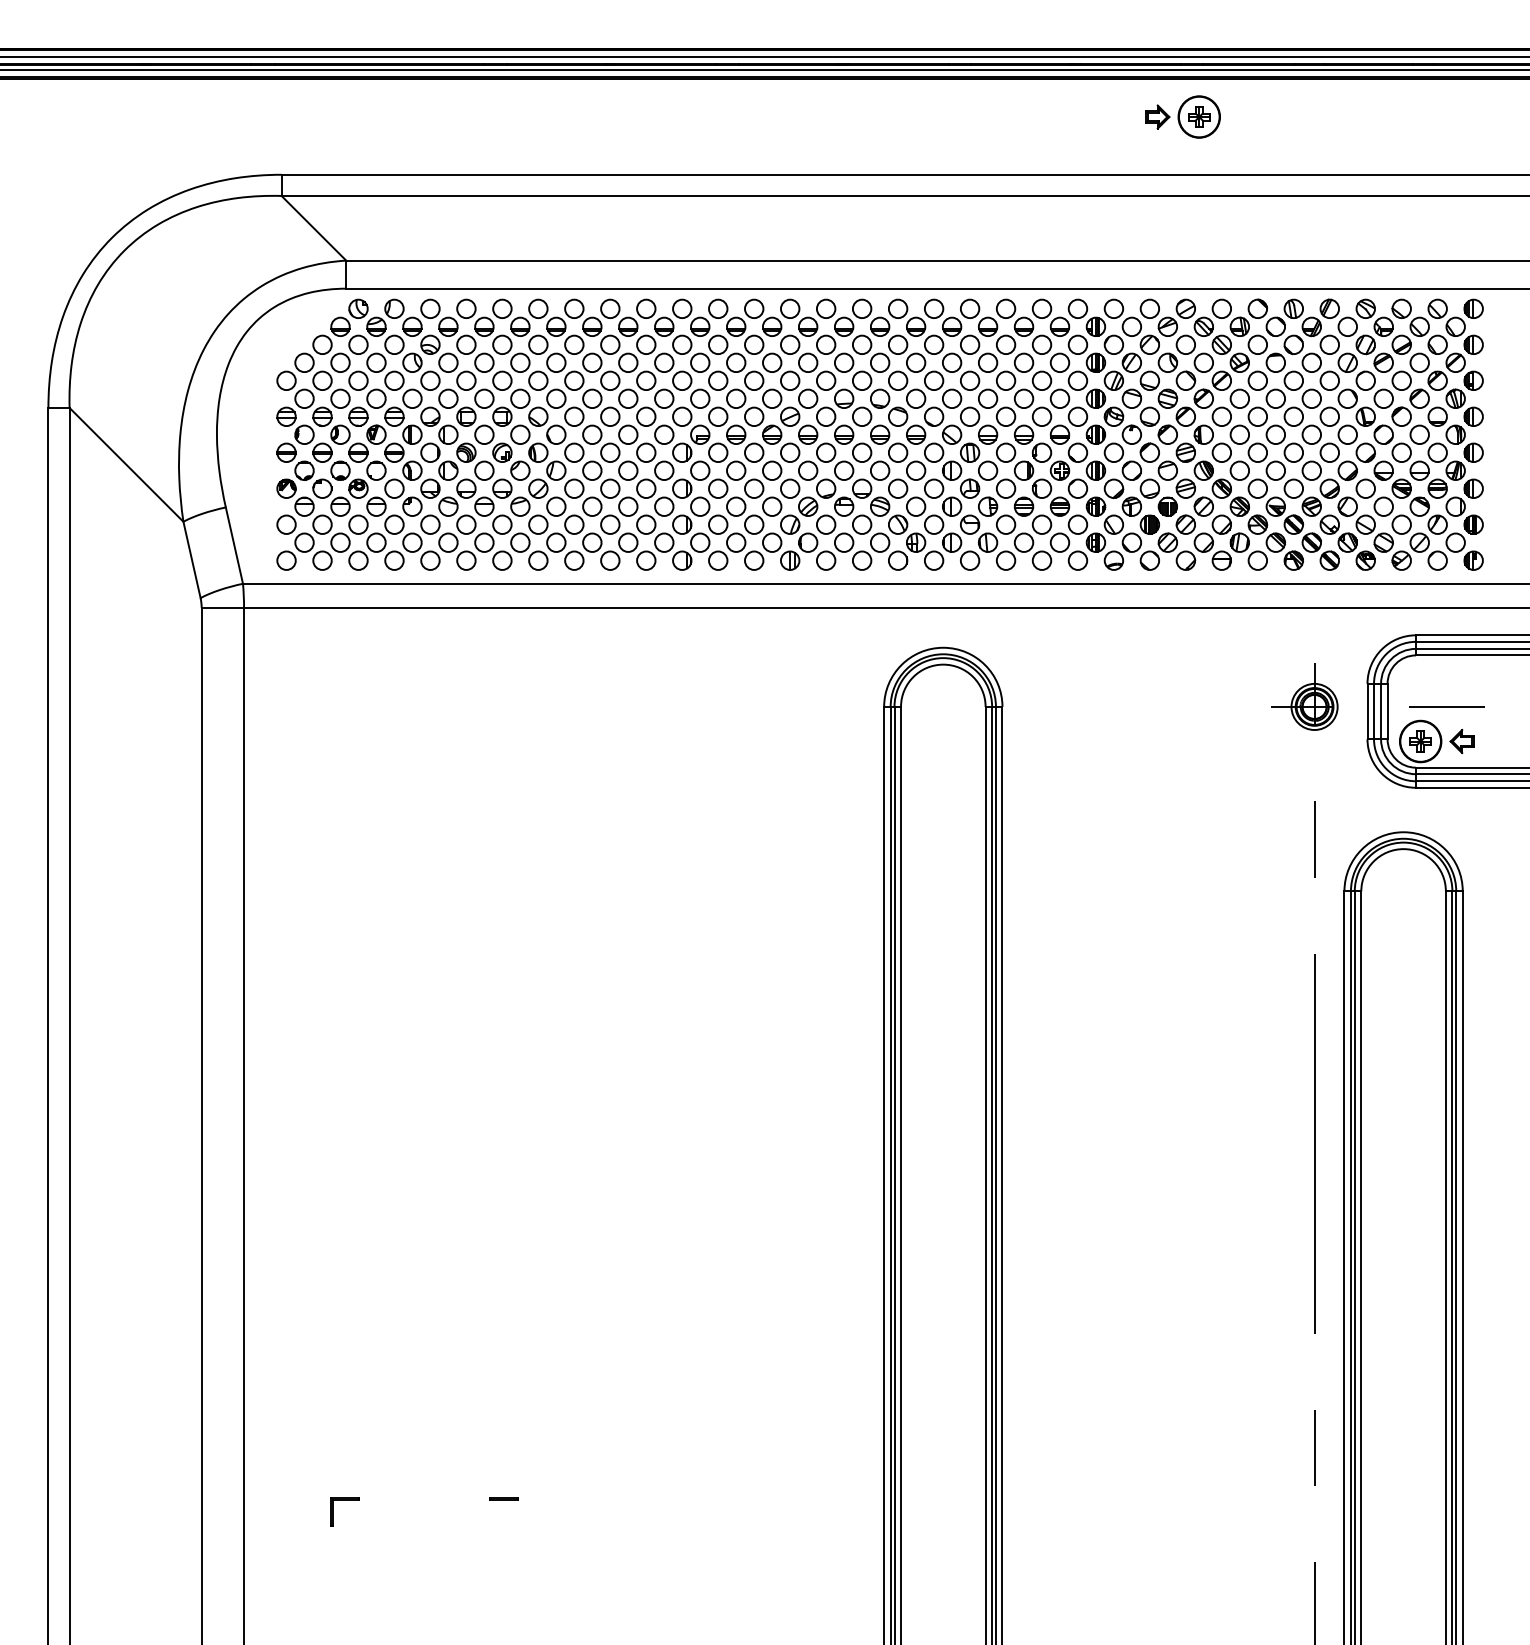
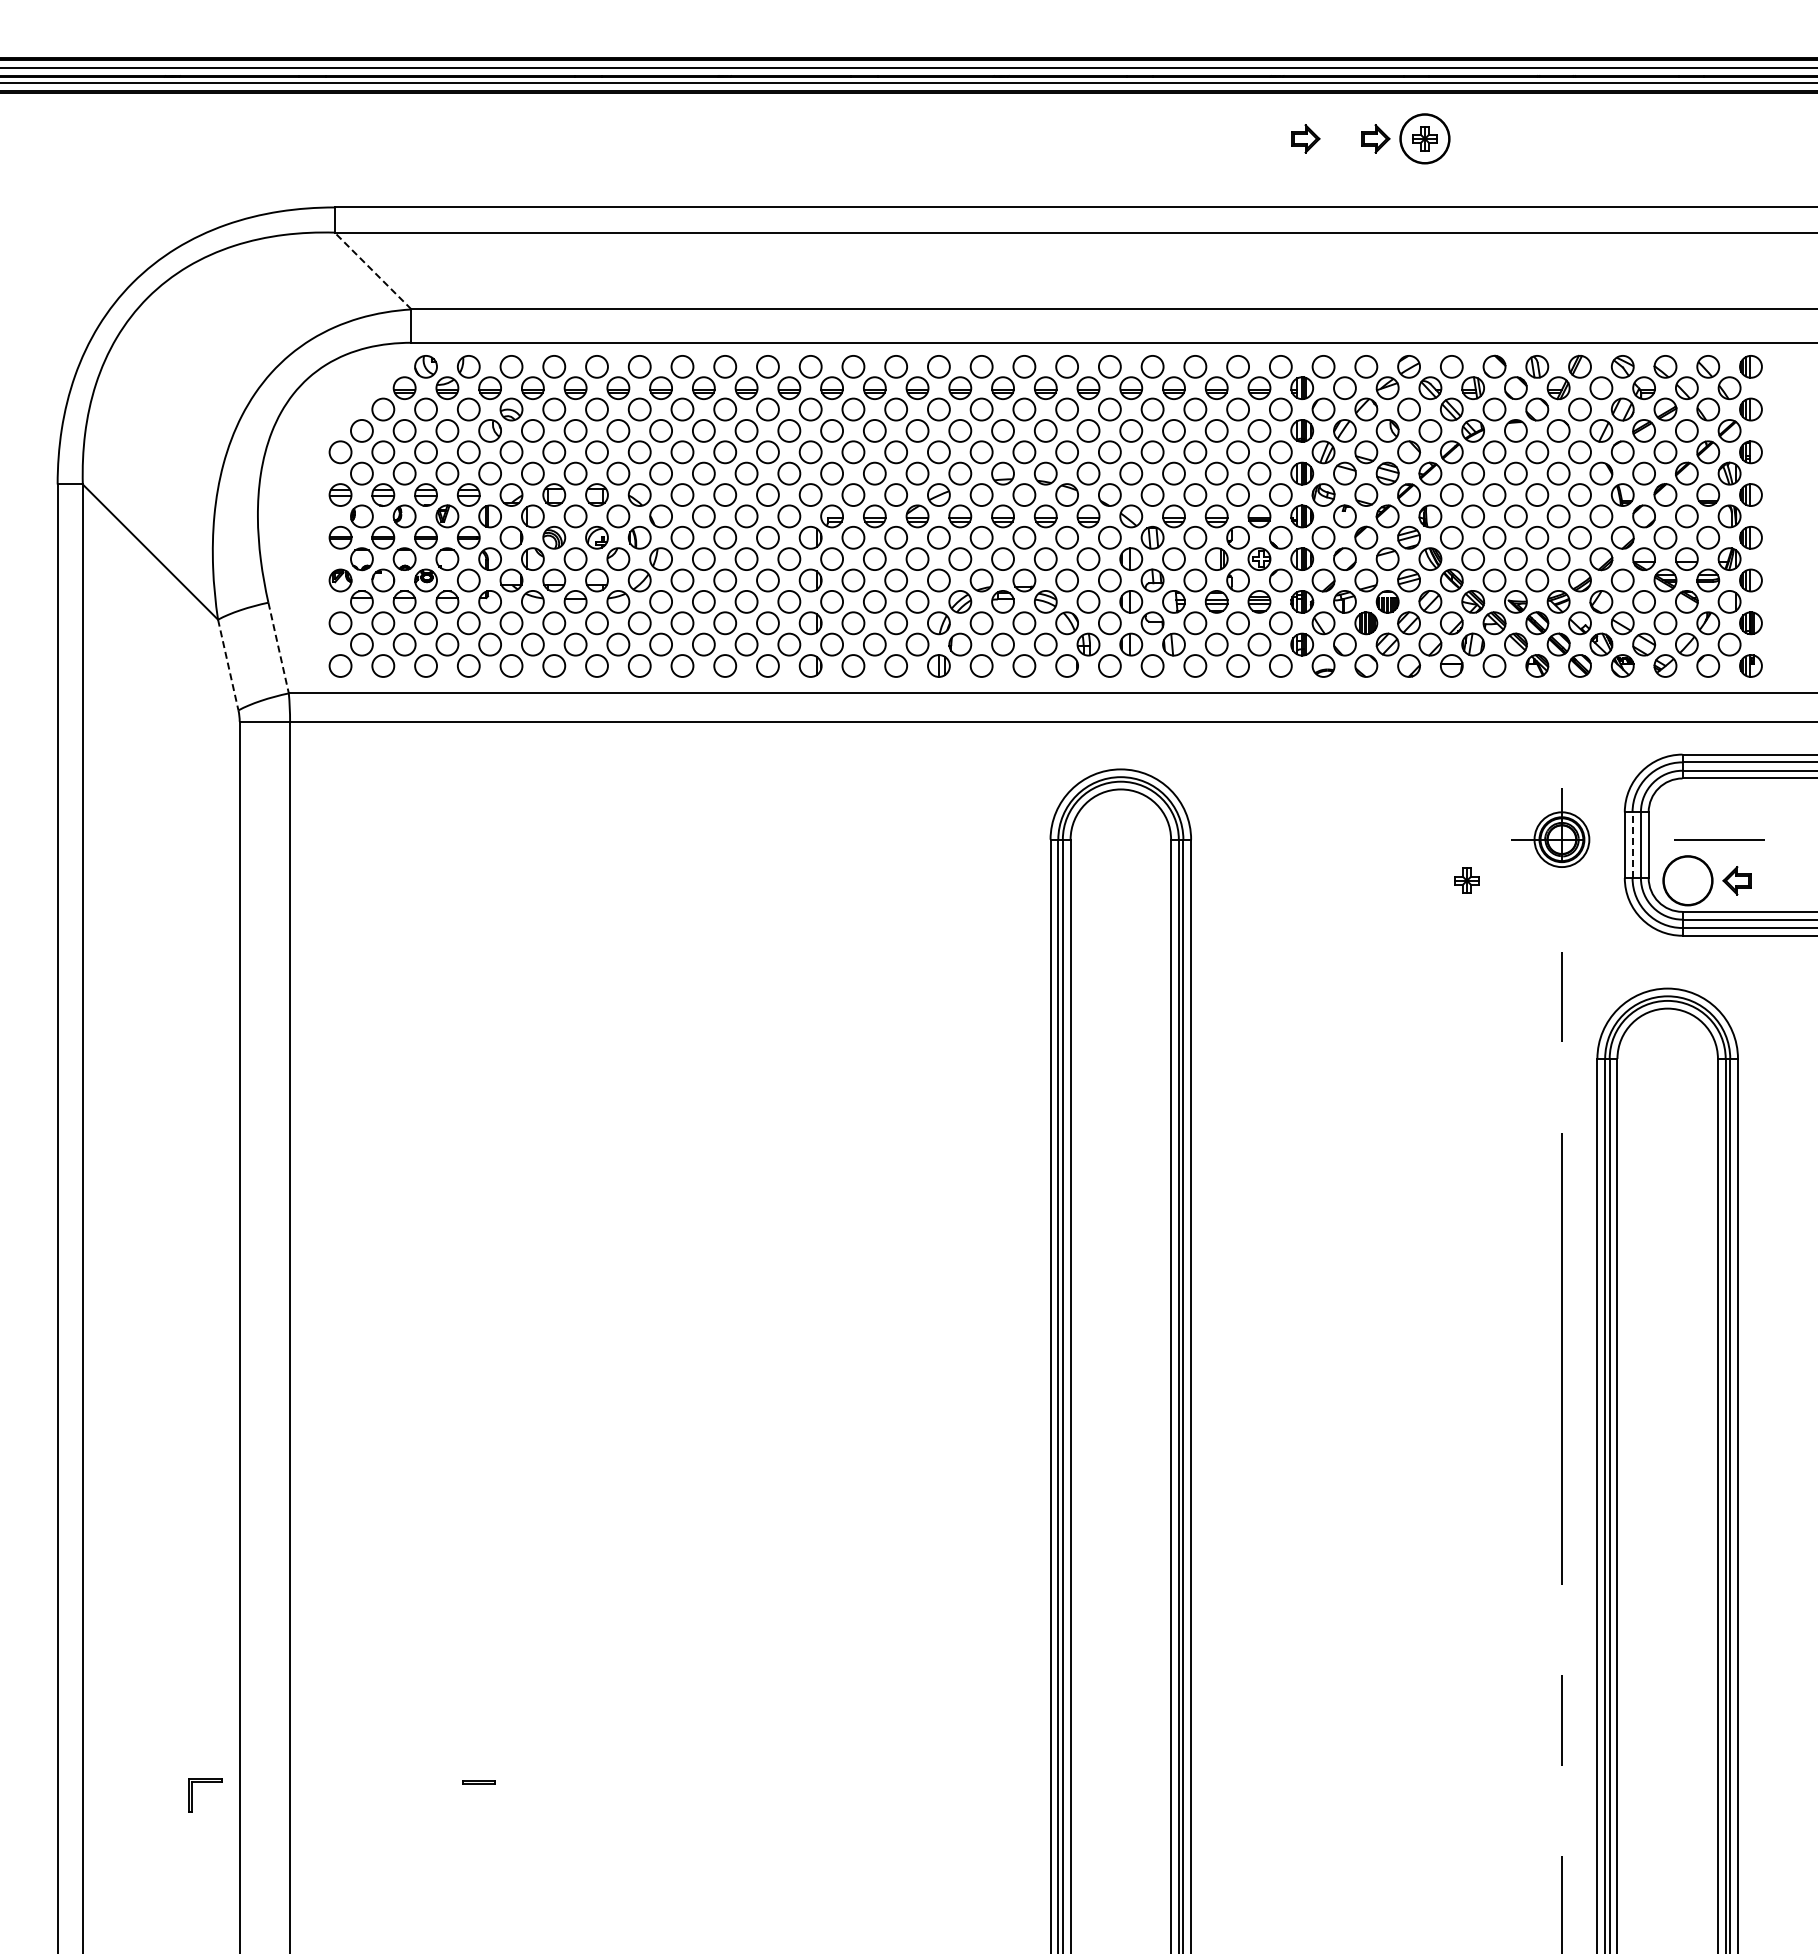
part: (1098, 116) -> (1305, 138), added
line: (313, 227) -> (372, 270), solid -> dashed
line: (234, 546) -> (278, 648), solid -> dashed
line: (192, 560) -> (228, 665), solid -> dashed
line: (1373, 711) -> (1632, 845), solid -> dashed
part: (1420, 741) -> (1466, 880), moved
line: (503, 1497) -> (478, 1781), moved
part: (344, 1500) -> (205, 1782), moved

